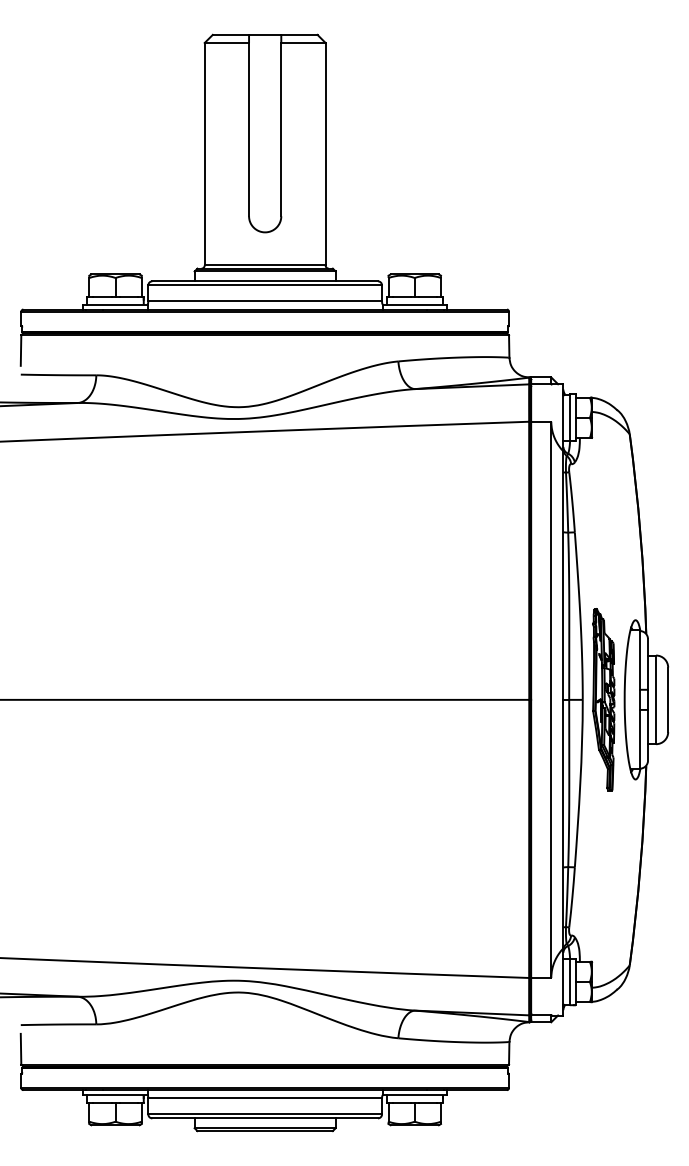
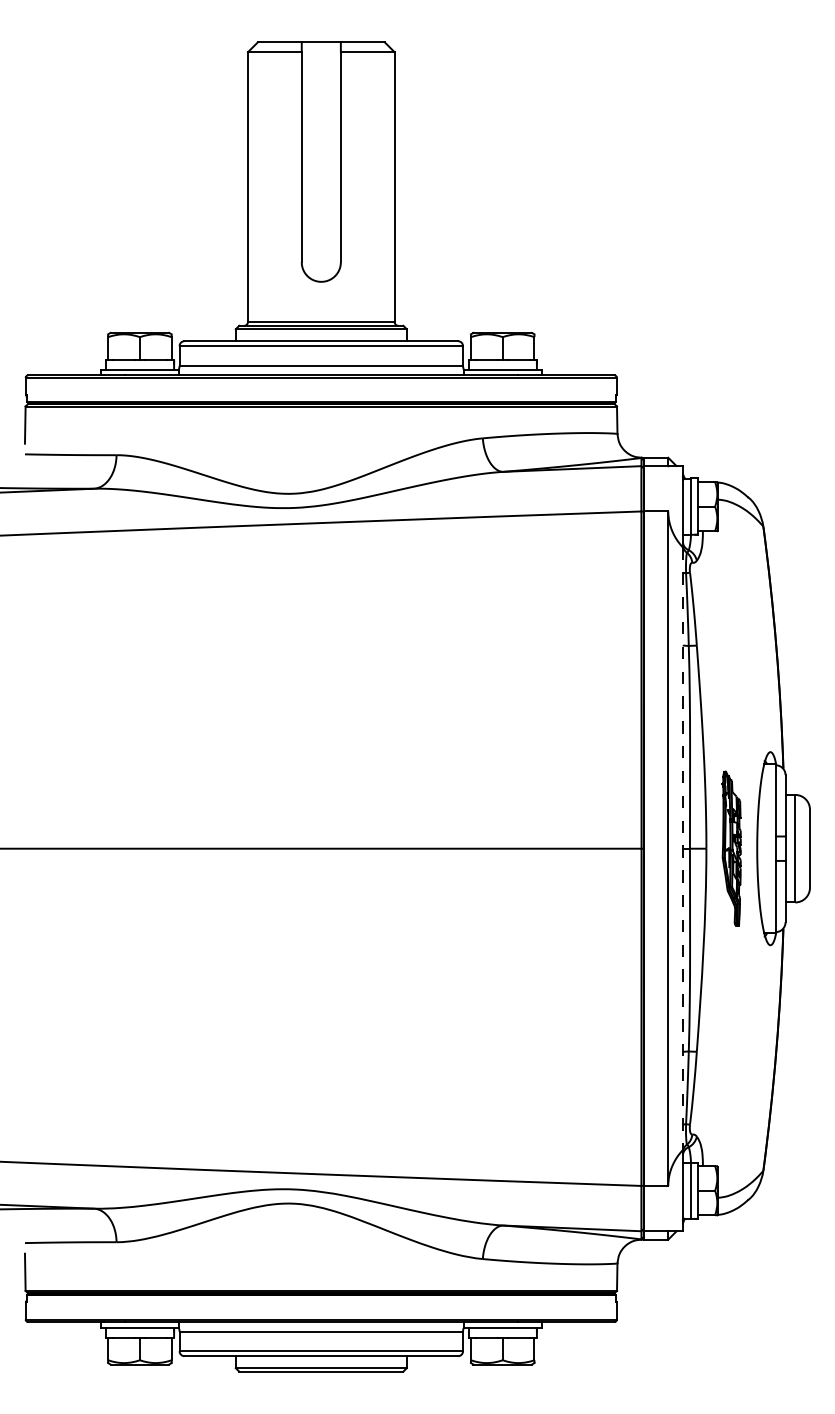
part: (603, 699) -> (731, 848), size x0.7
line: (563, 700) -> (682, 849), solid -> dashed

